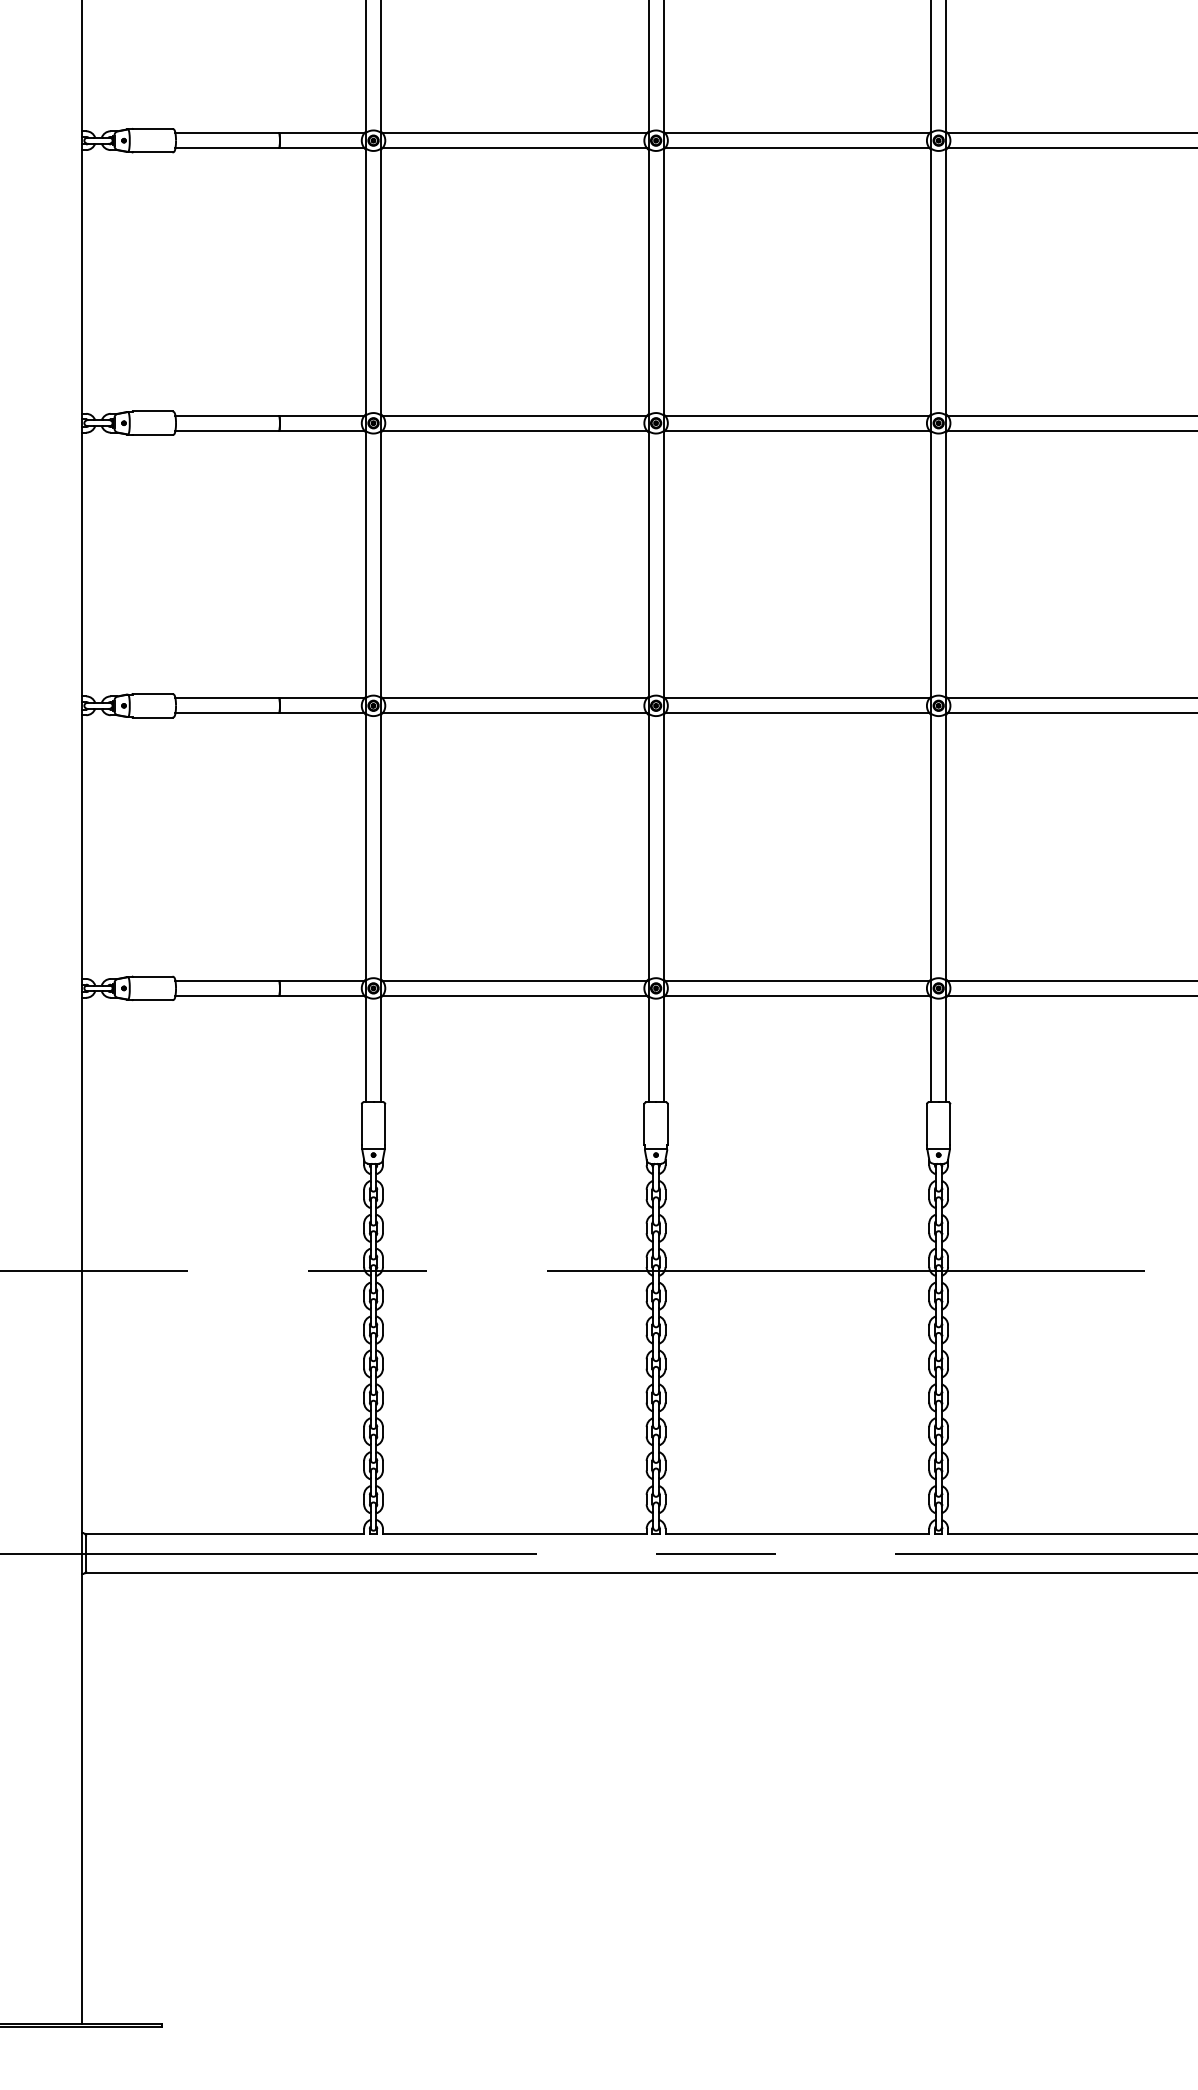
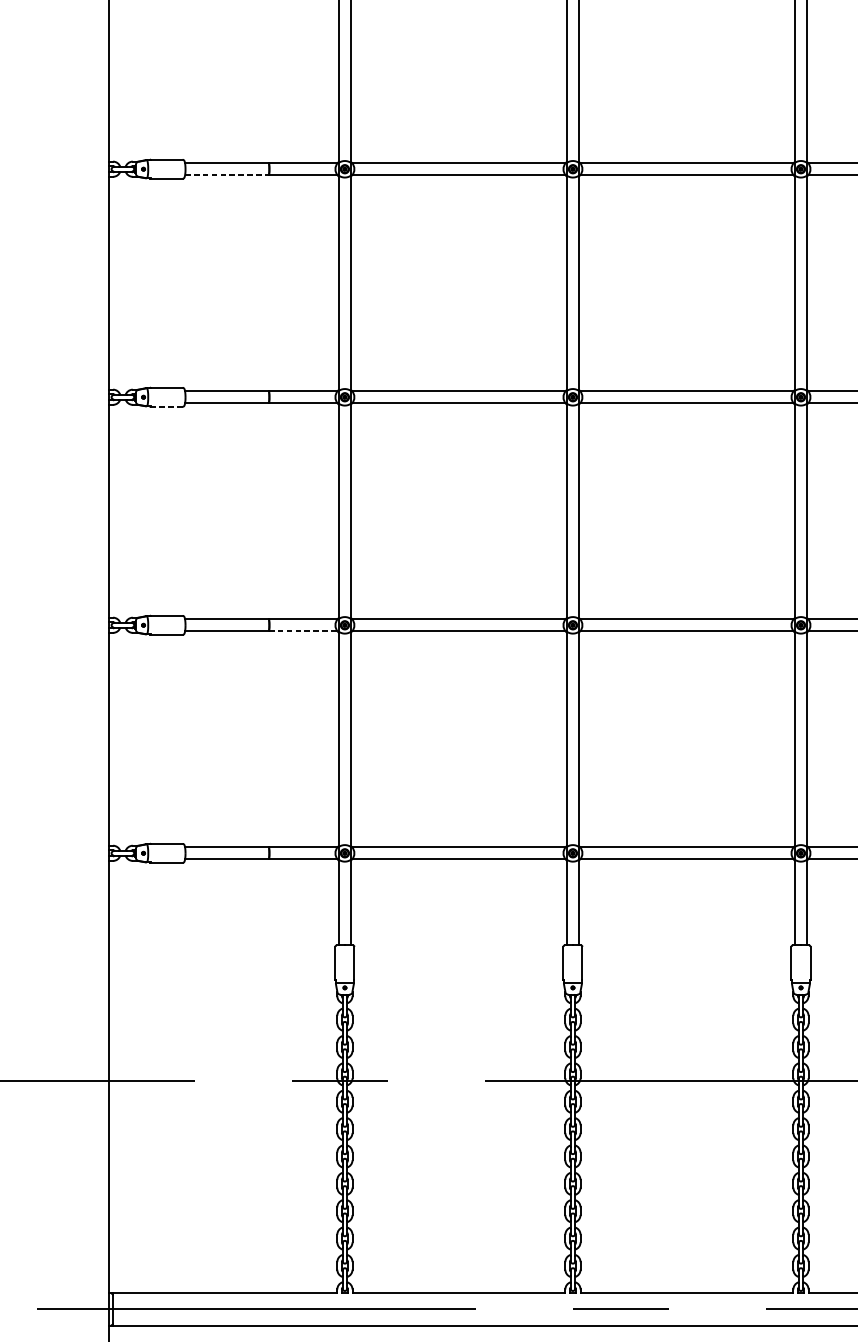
line: (227, 148) -> (227, 175), solid -> dashed
line: (152, 435) -> (166, 407), solid -> dashed
line: (321, 713) -> (302, 631), solid -> dashed

